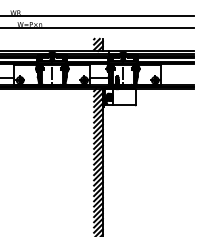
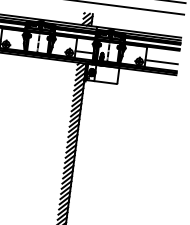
line: (177, 78) -> (161, 62), added

